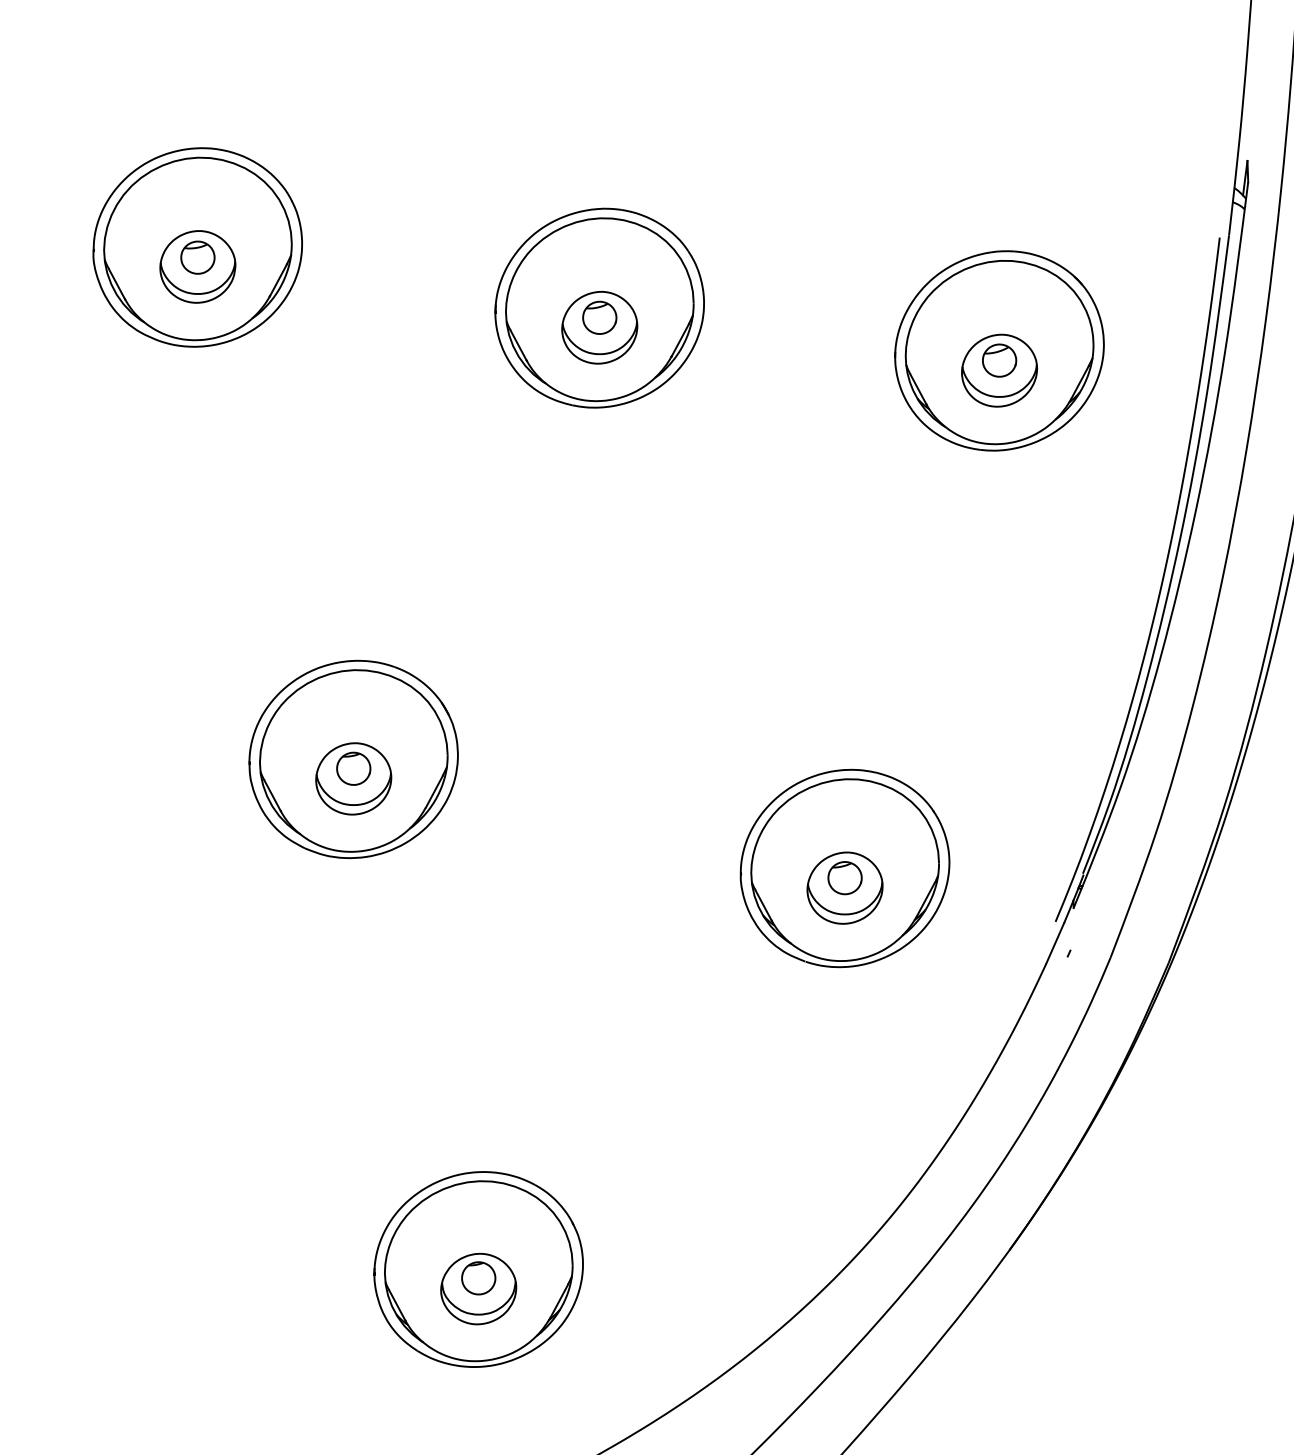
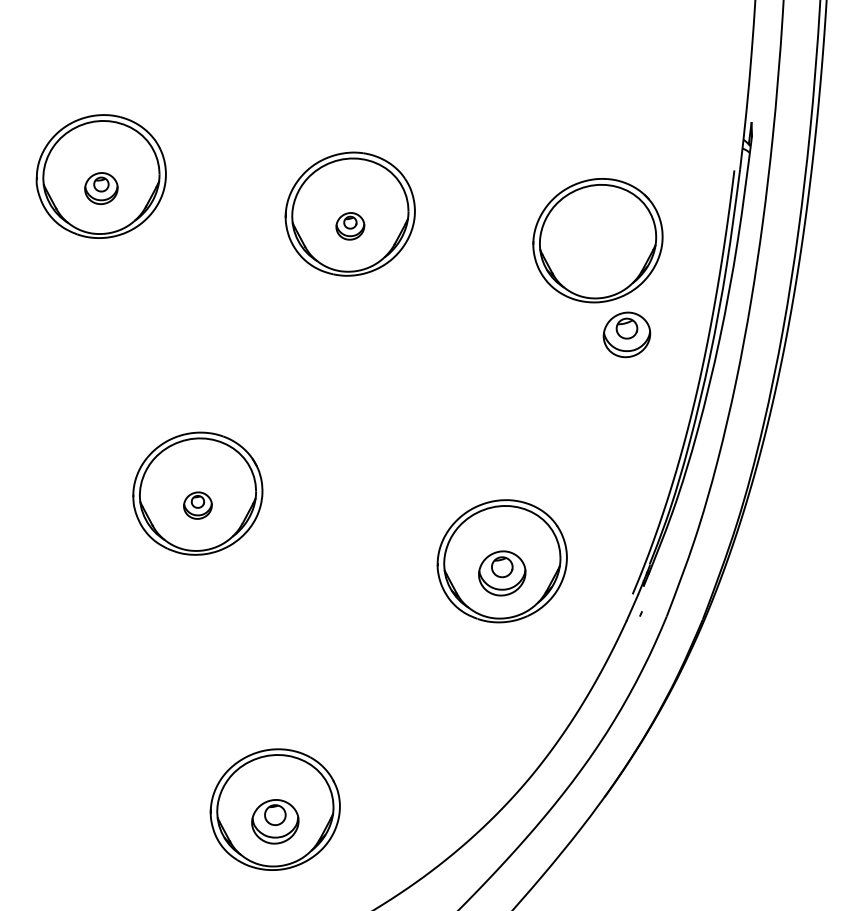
part: (198, 266) -> (101, 188), size x0.7
part: (600, 328) -> (350, 226), size x0.6
part: (998, 370) -> (626, 334), moved
part: (353, 778) -> (197, 505), size x0.6

